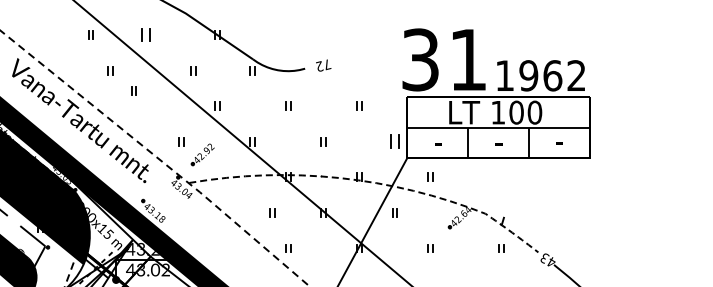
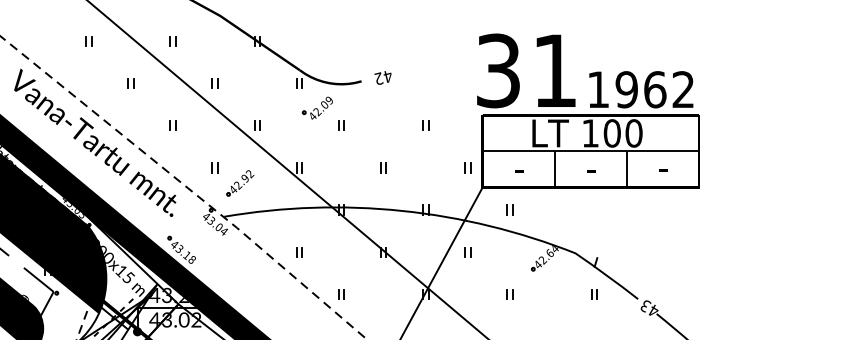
part: (90, 34) -> (88, 40), moved
part: (145, 34) -> (172, 40), size x0.62
text: (327, 64) -> (388, 76), 72 -> 42
part: (193, 70) -> (215, 83), moved
part: (133, 90) -> (172, 124), moved
part: (267, 90) -> (316, 107), added
part: (394, 141) -> (467, 167), size x0.62
line: (373, 182) -> (442, 216), dashed -> solid
part: (272, 212) -> (299, 251), moved

